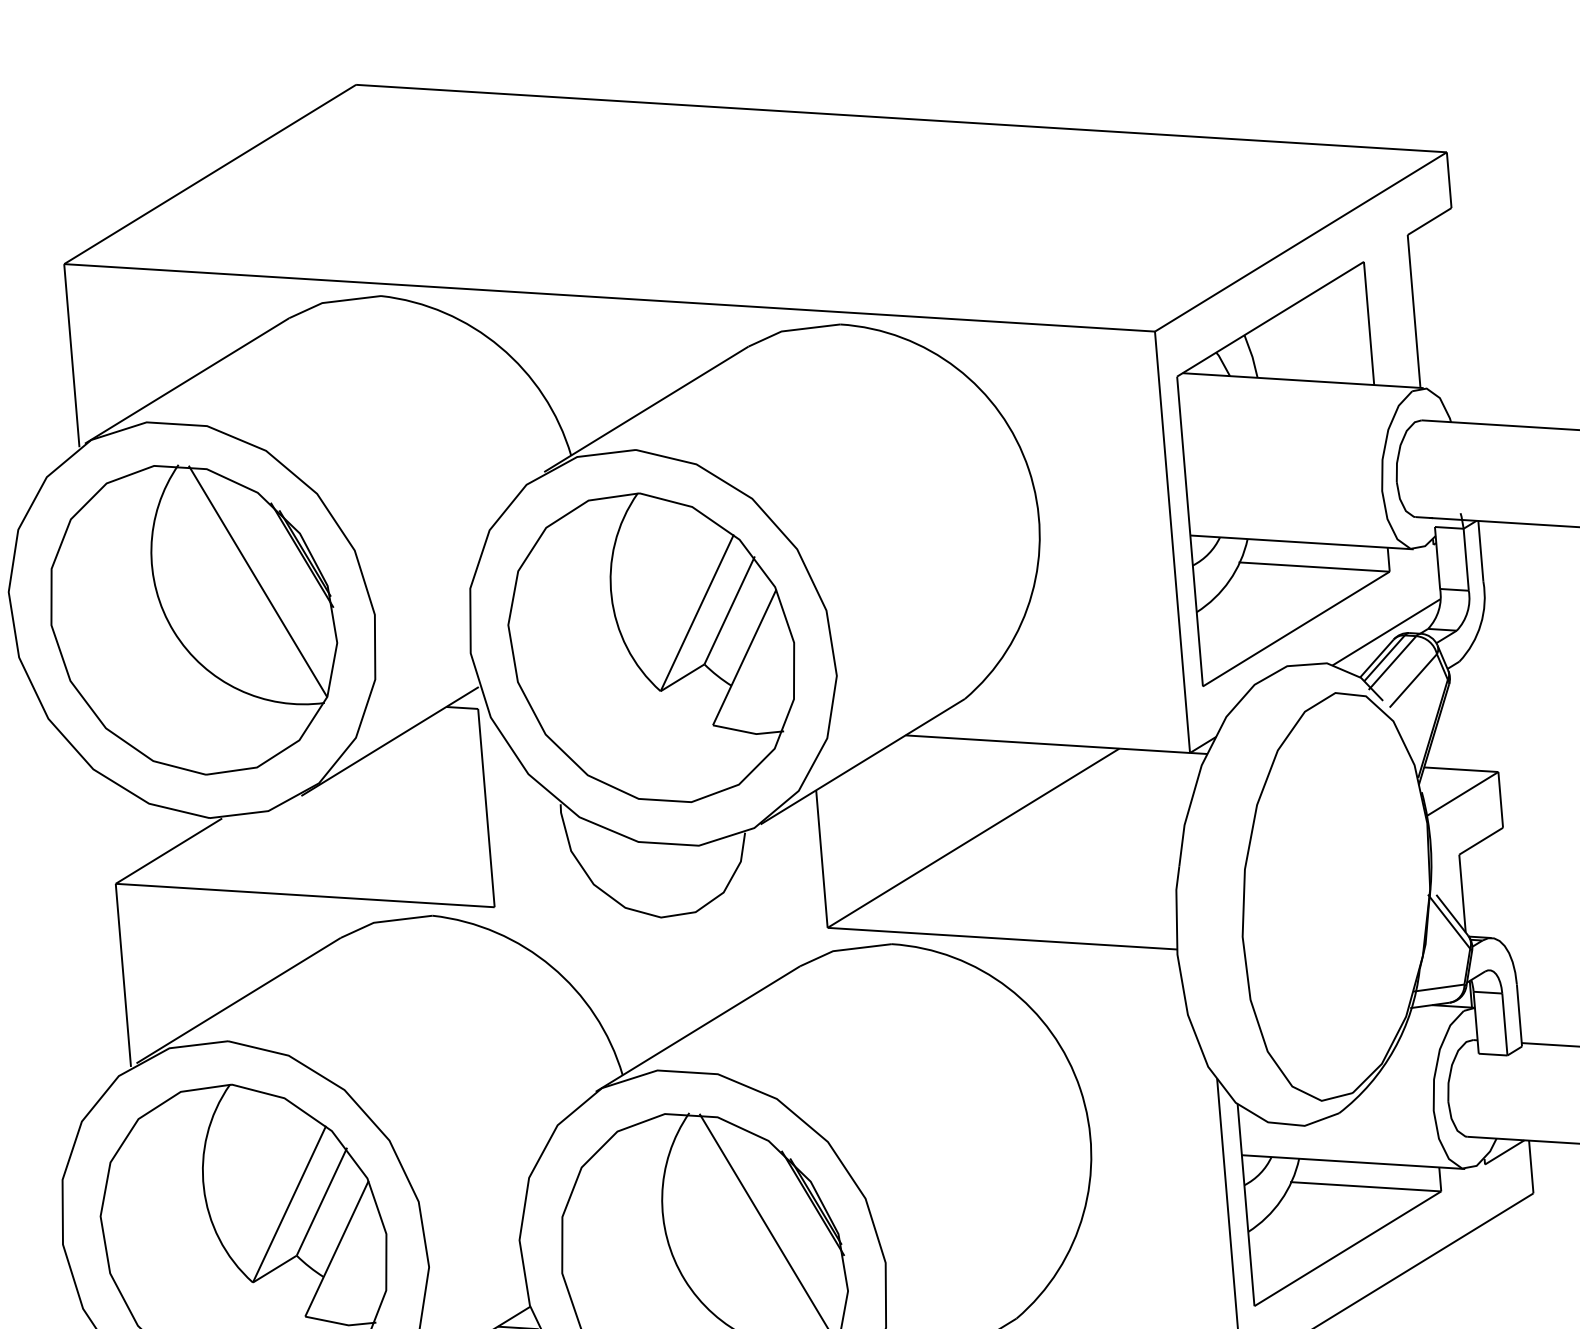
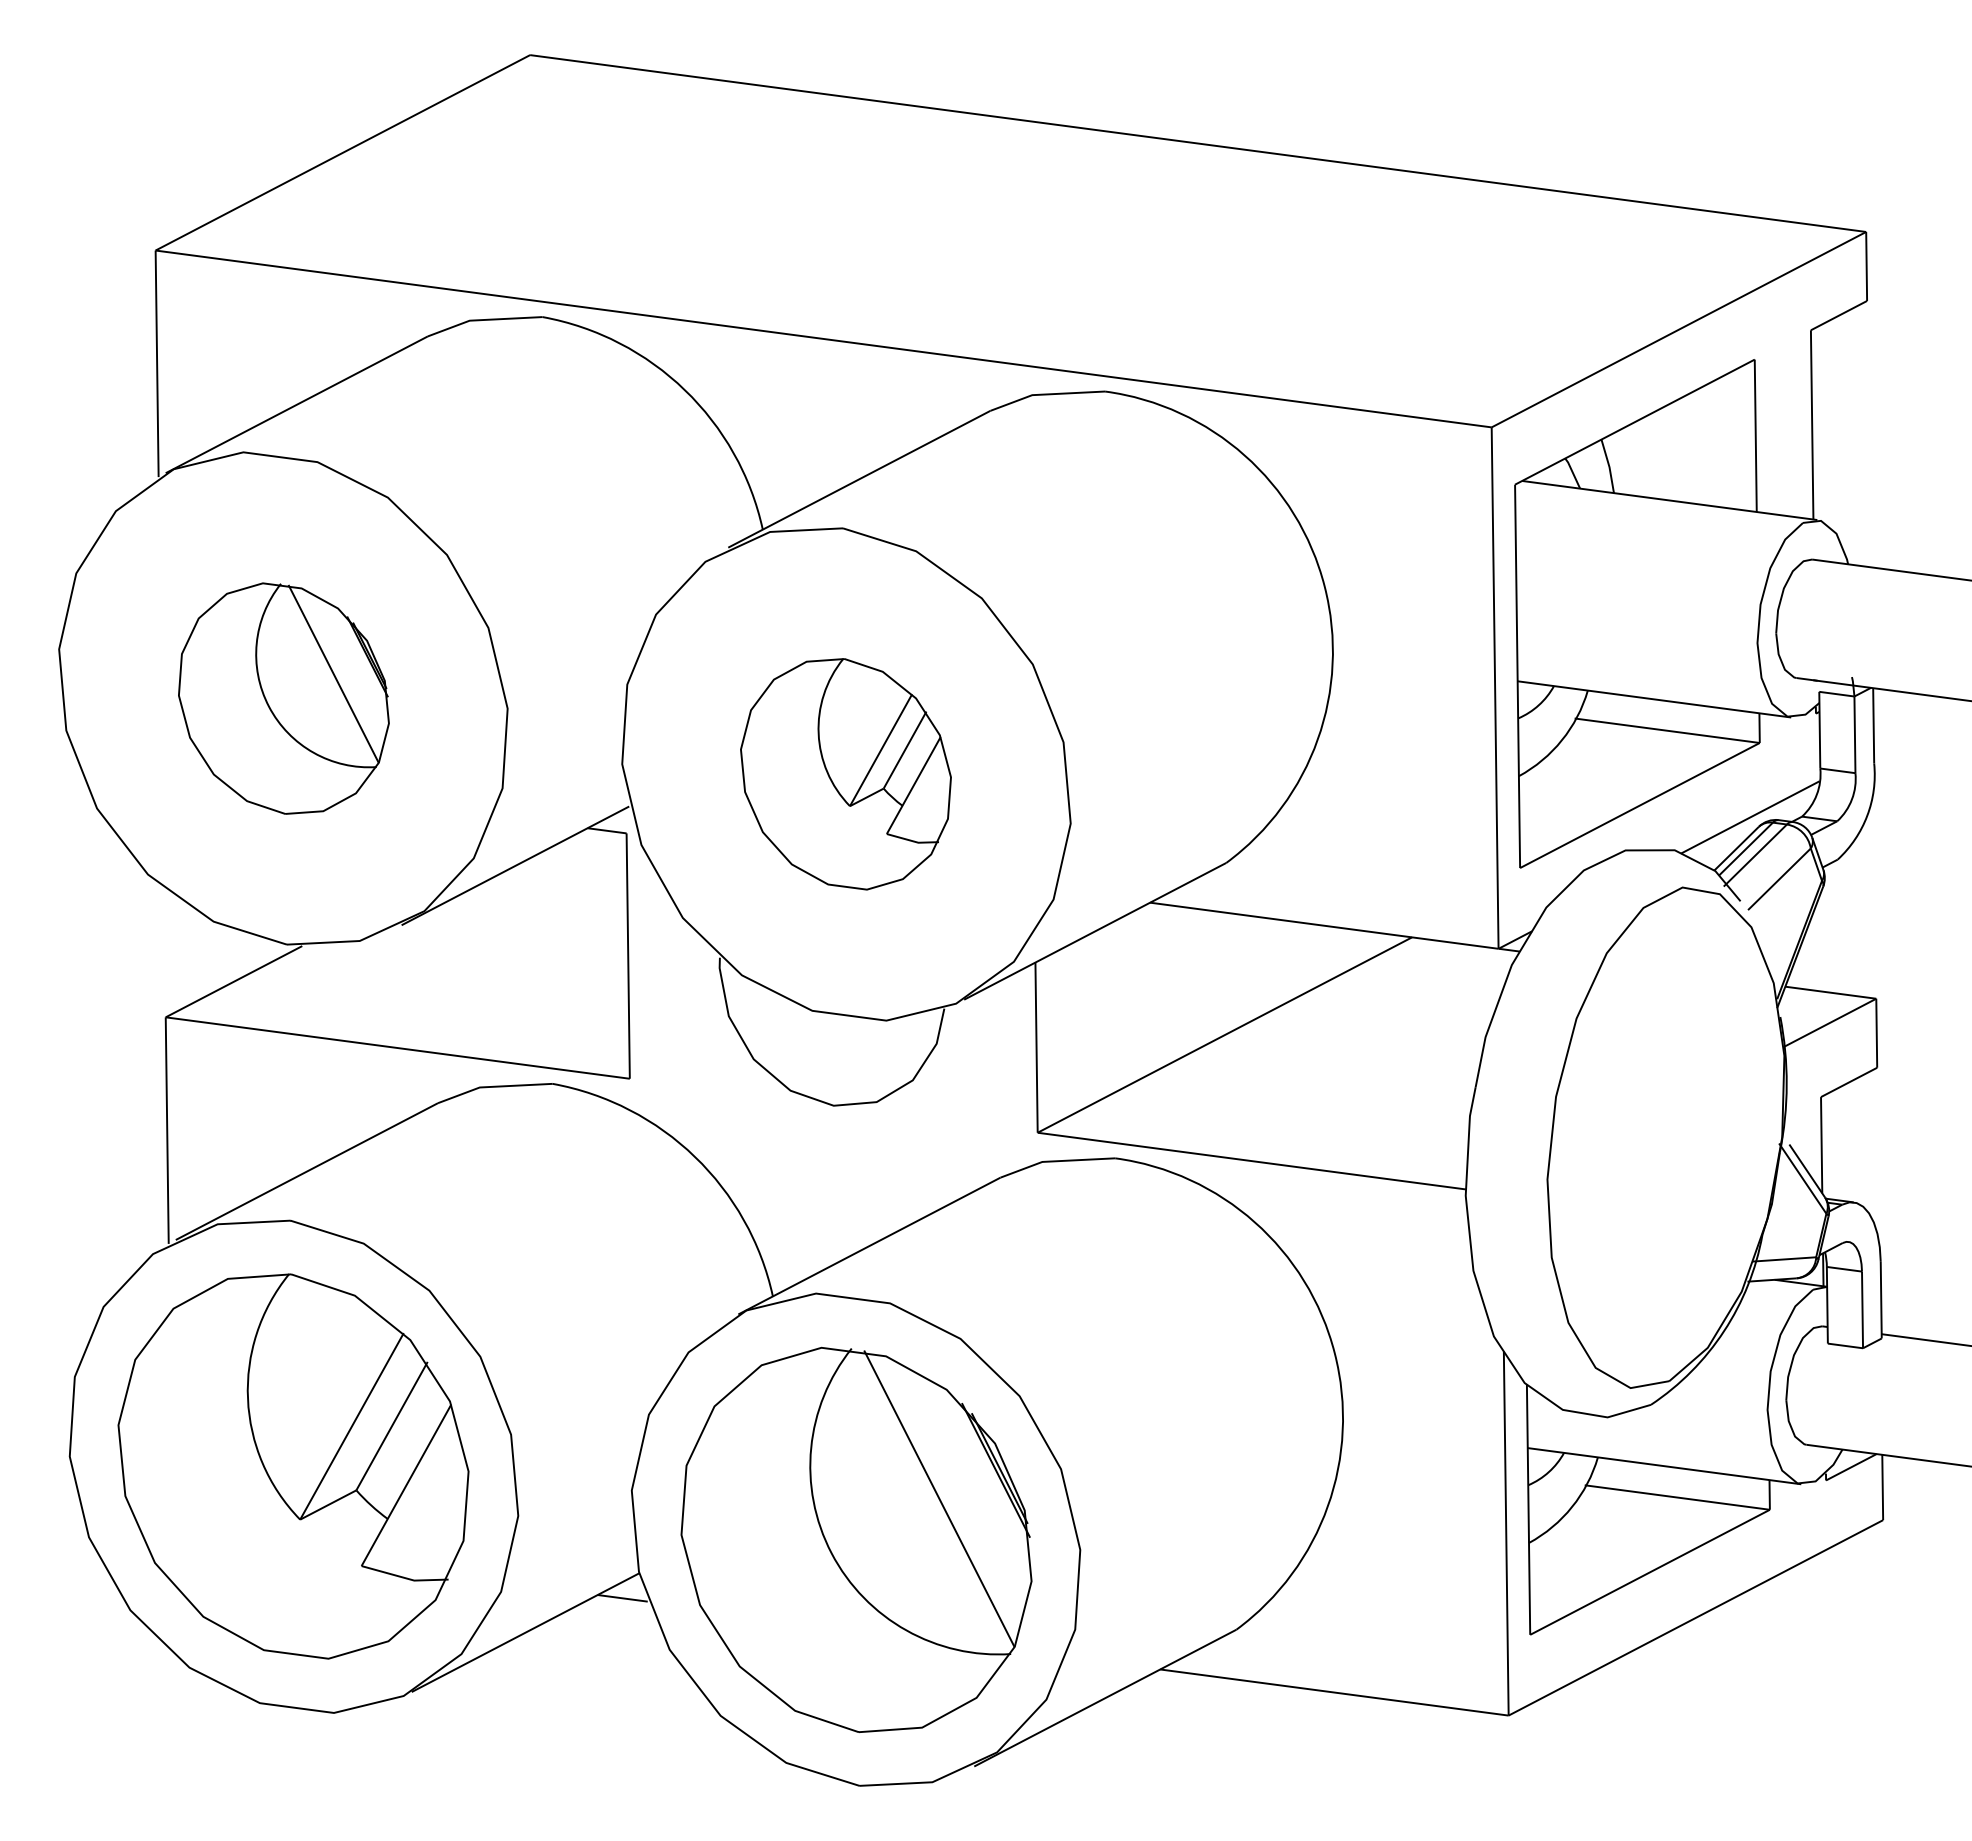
part: (192, 619) -> (283, 698), size x0.6
part: (651, 648) -> (845, 774), size x0.6

